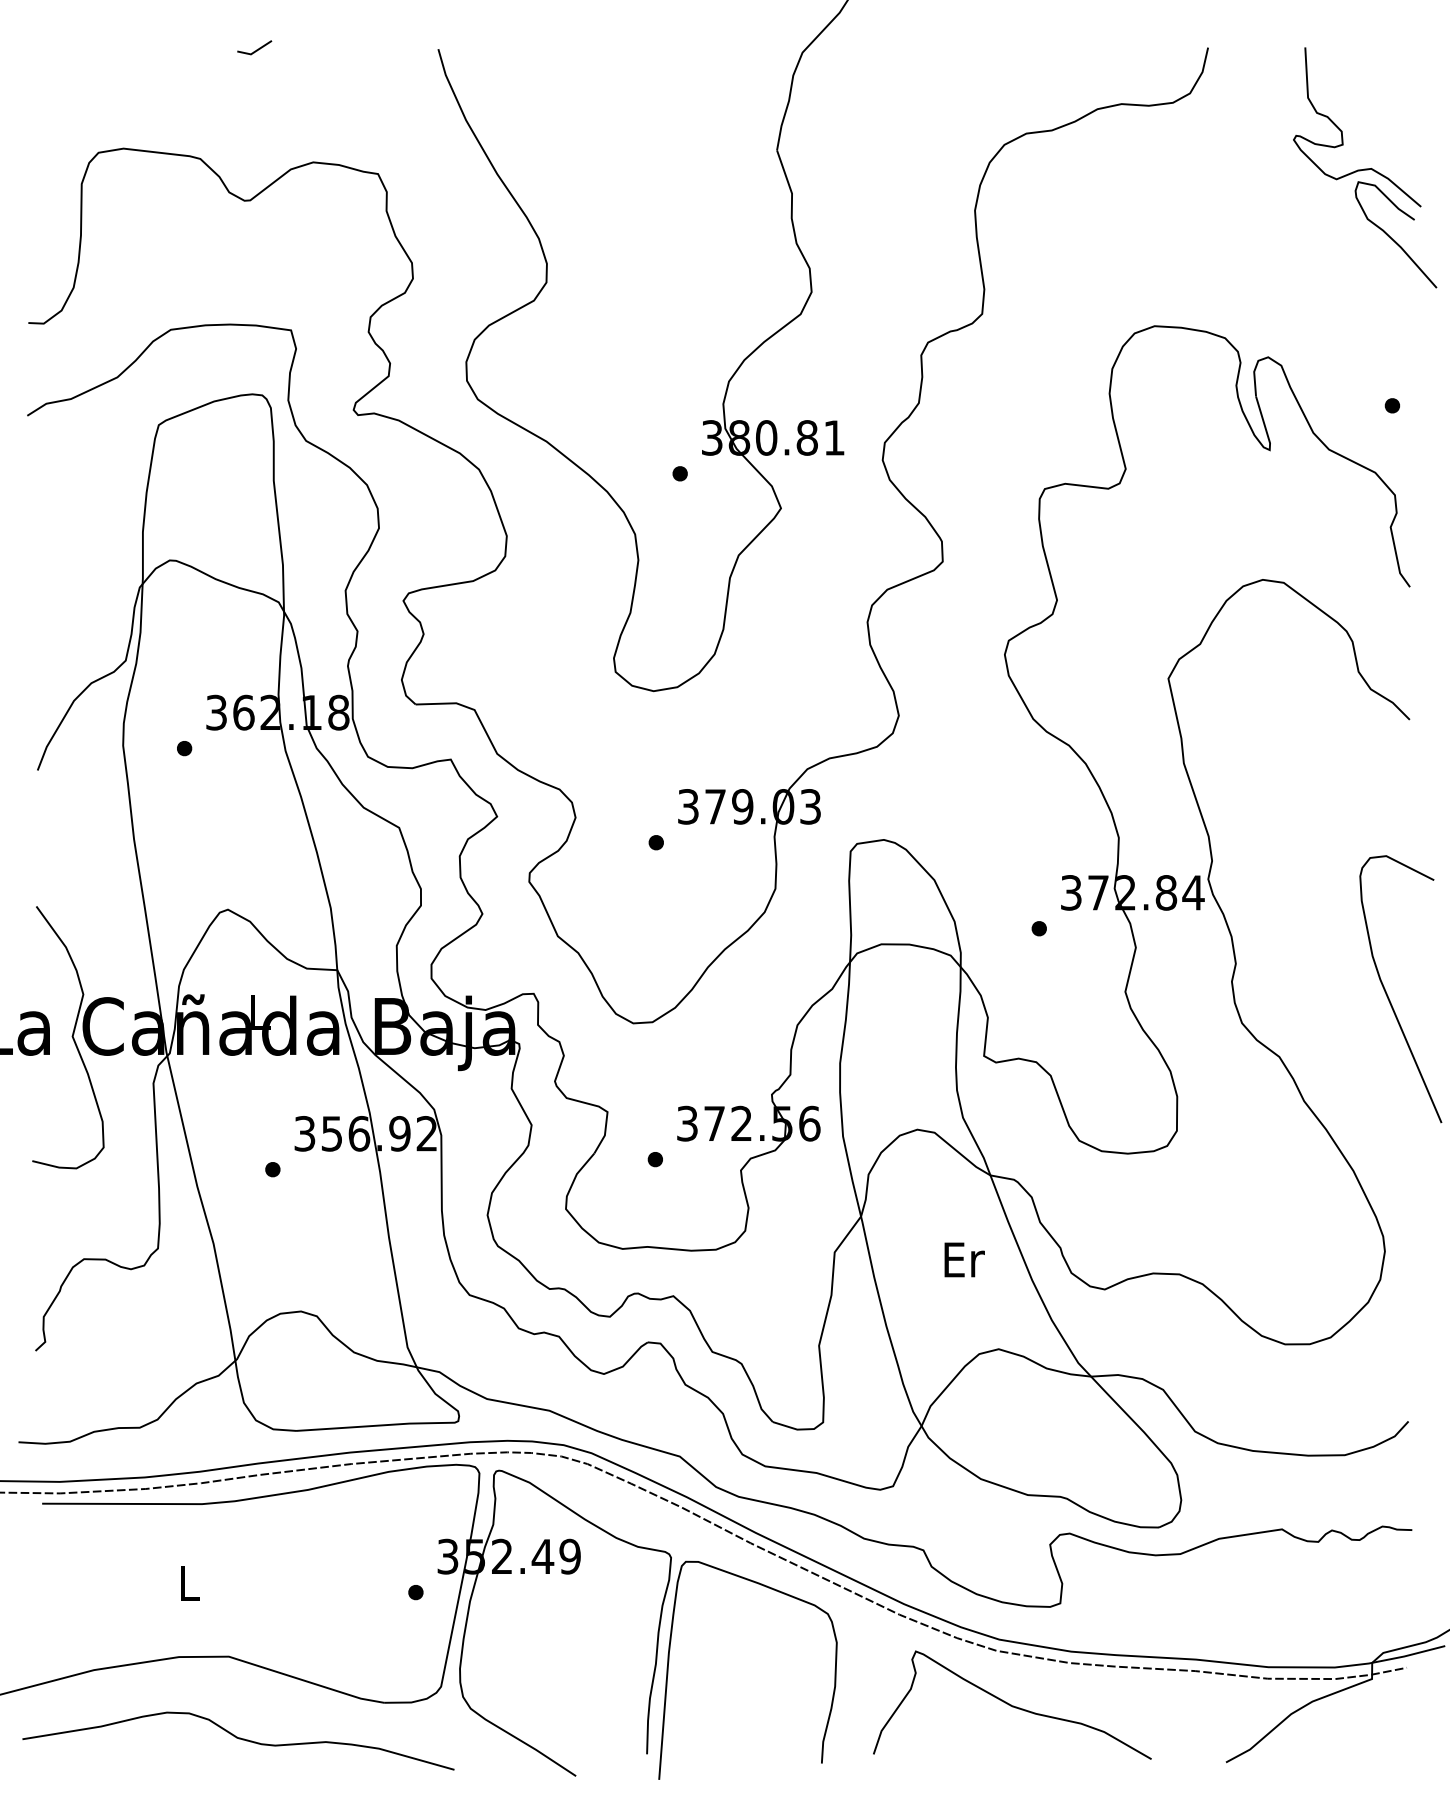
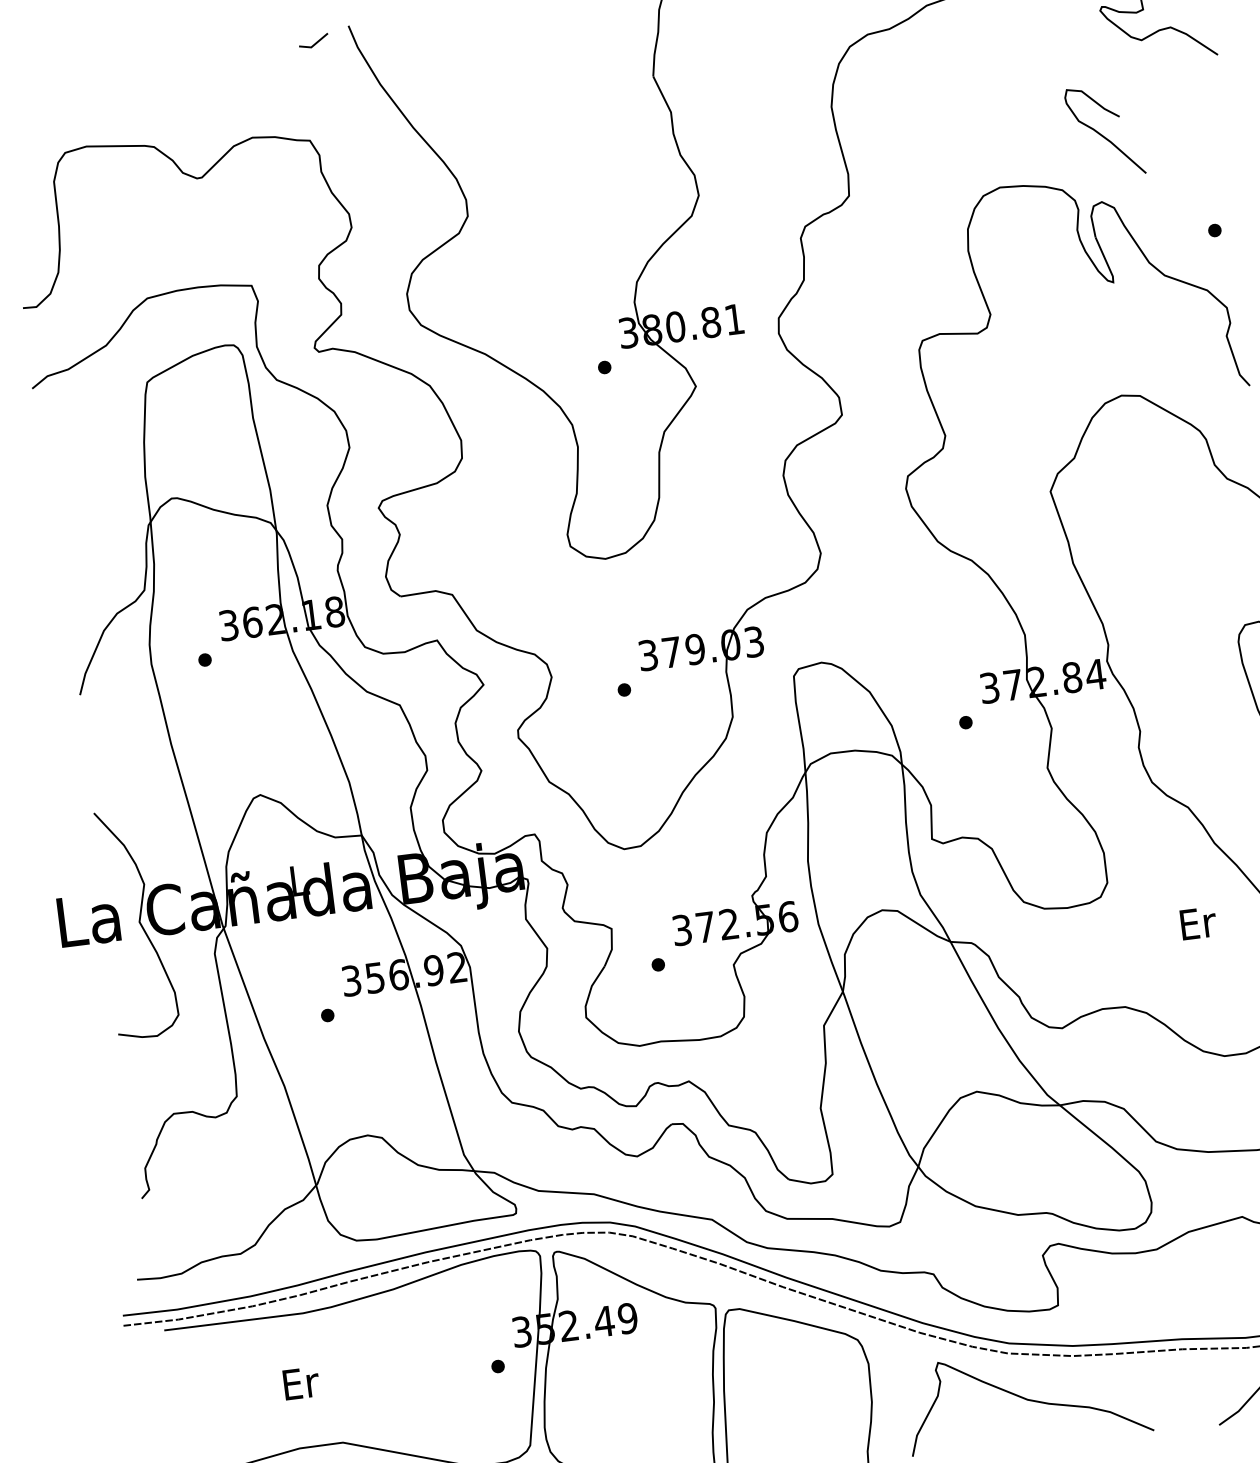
line: (256, 49) -> (315, 42), moved
curve: (1391, 237) -> (1101, 134), moved
text: (964, 1259) -> (1198, 923), moved
text: (190, 1583) -> (301, 1383), L -> Er

